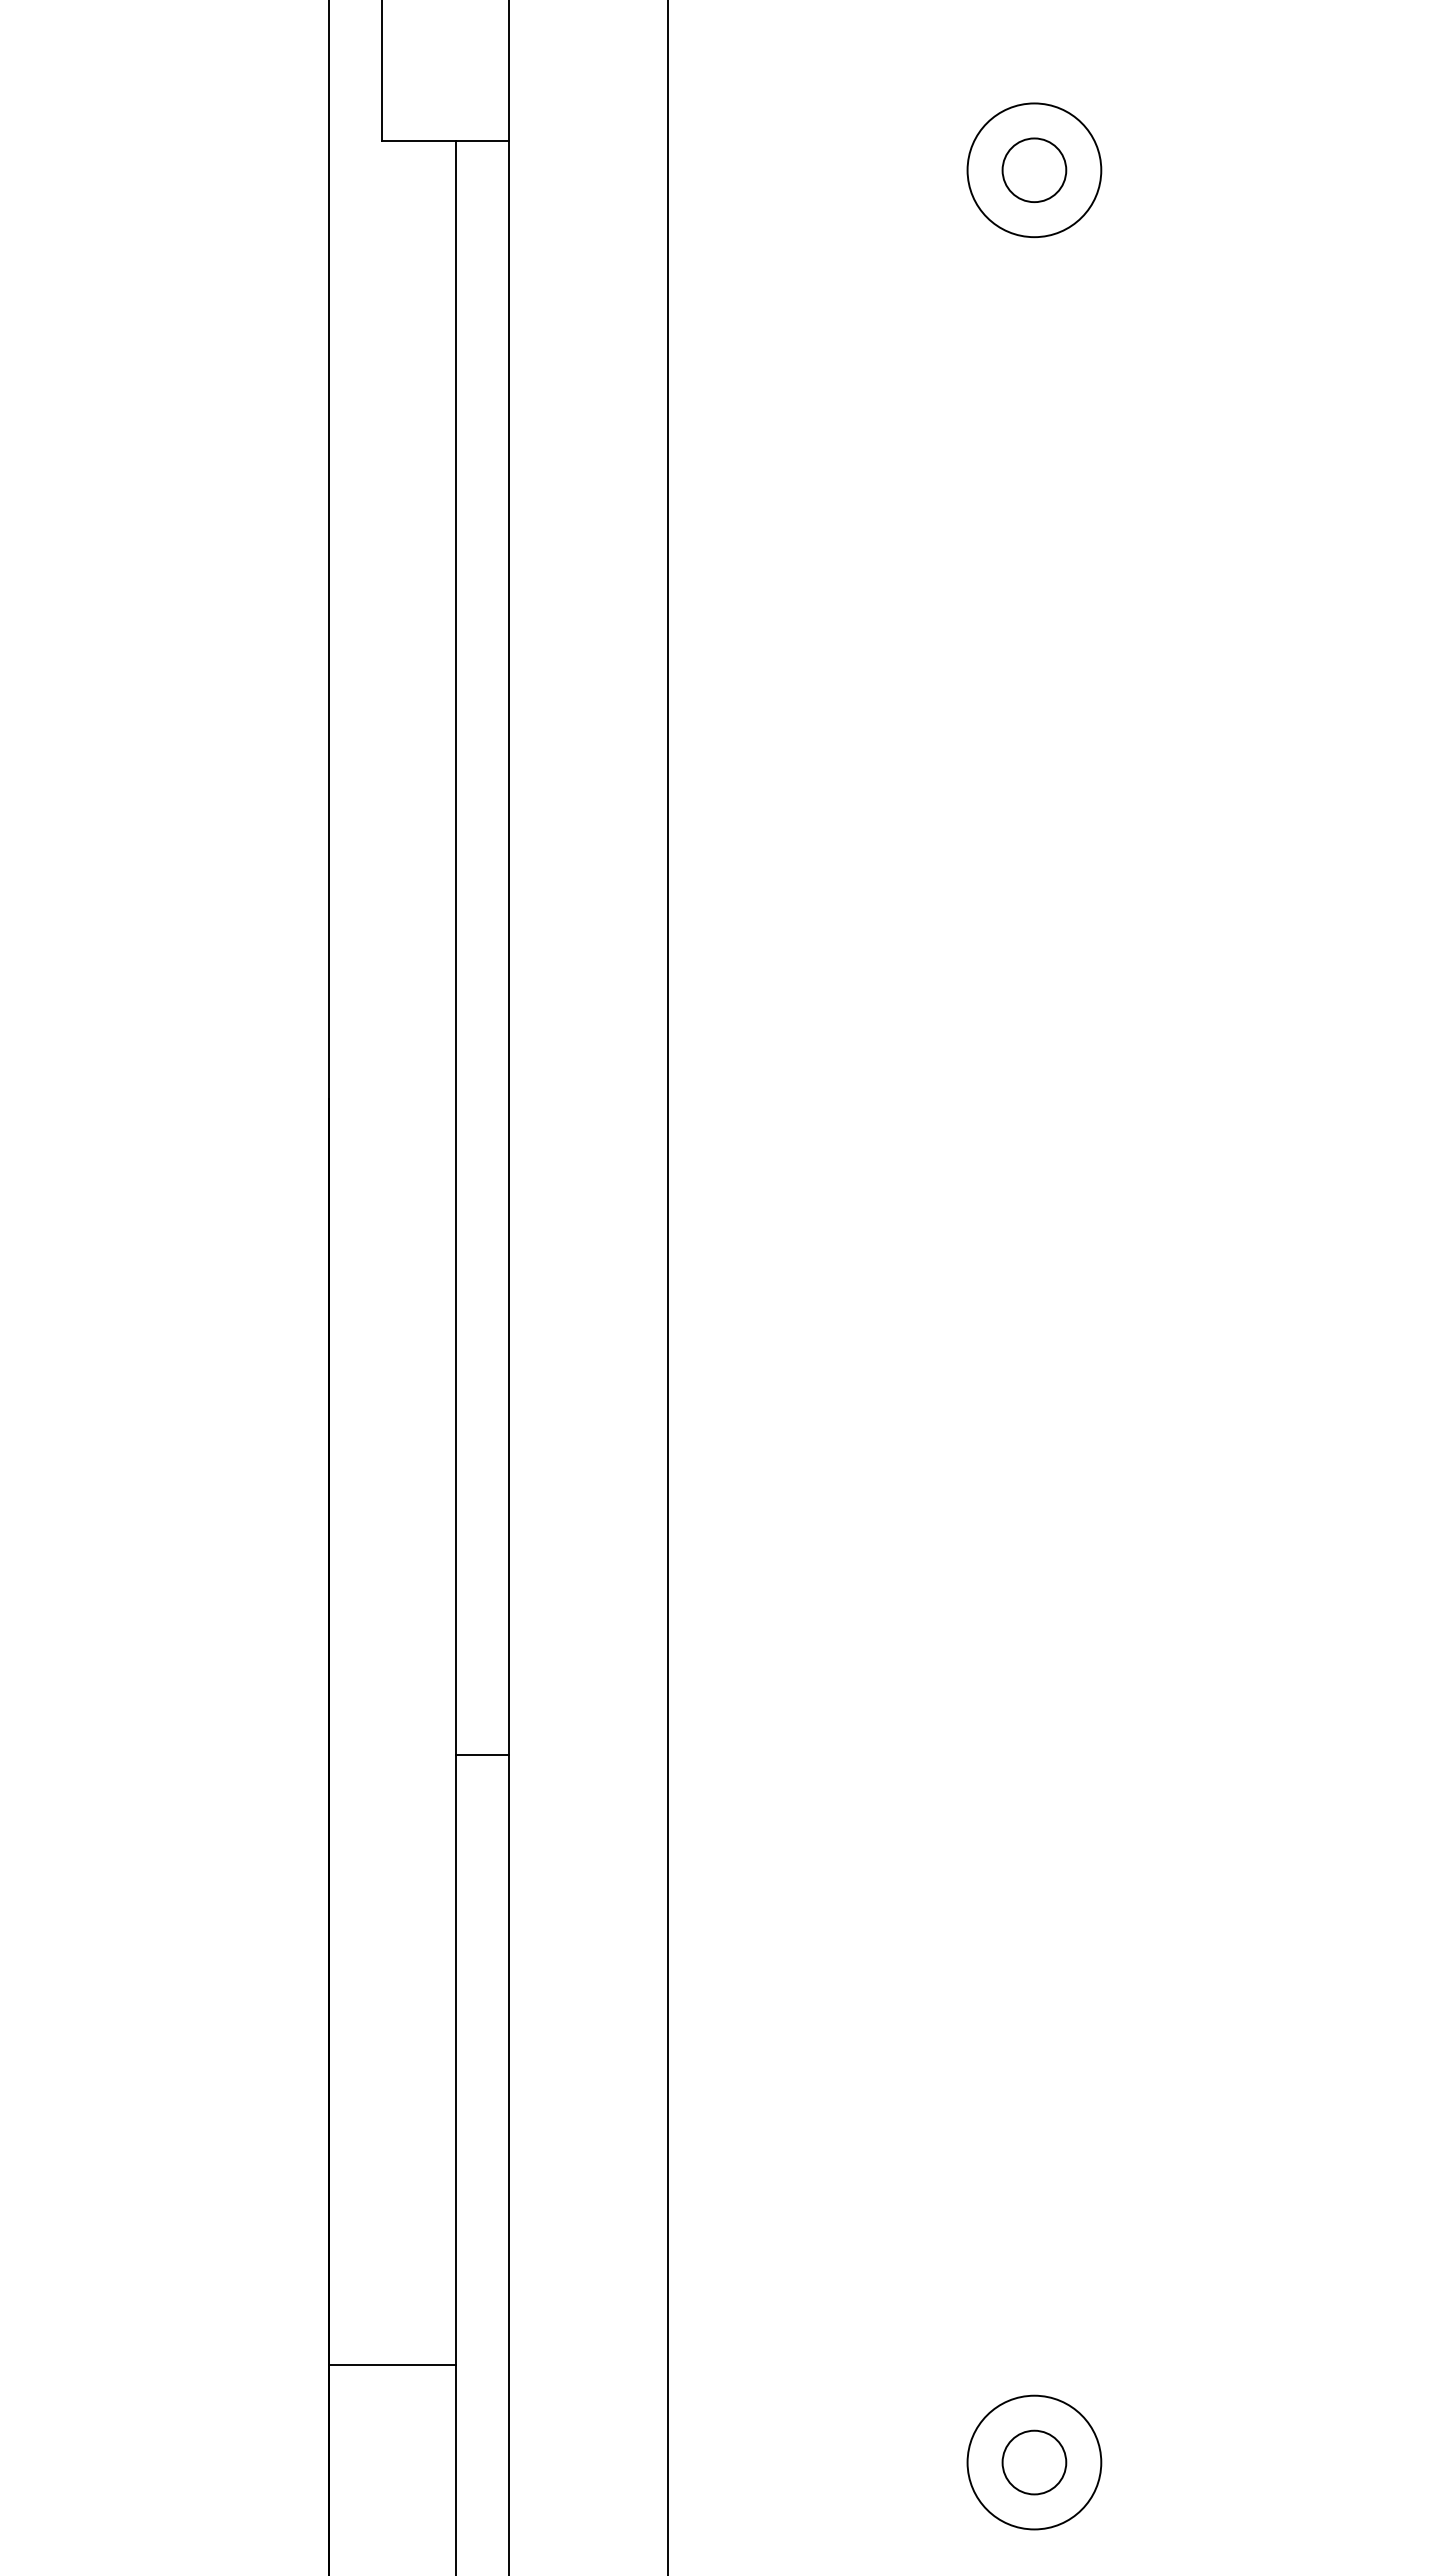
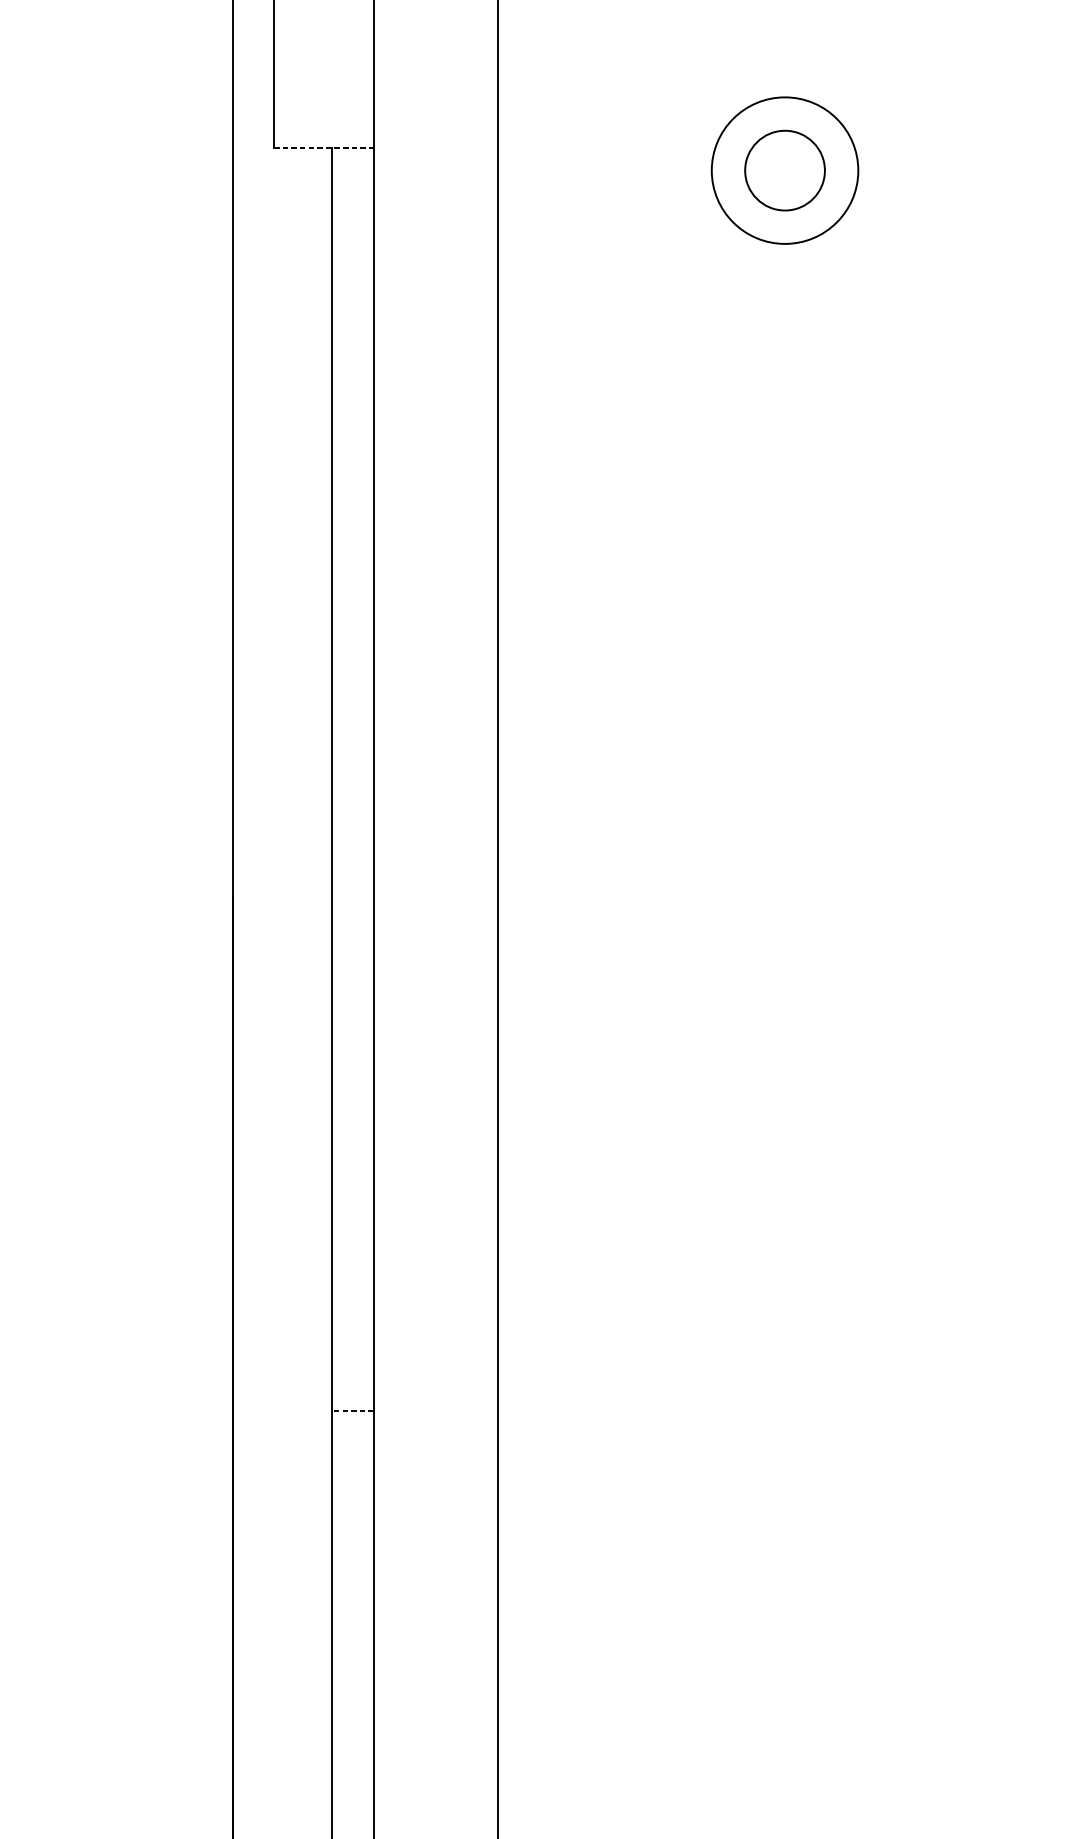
line: (445, 141) -> (324, 148), solid -> dashed
circle: (1034, 170) -> (785, 170), size x1.4
circle: (1034, 170) -> (785, 170), size x1.6
line: (482, 1754) -> (352, 1410), solid -> dashed

